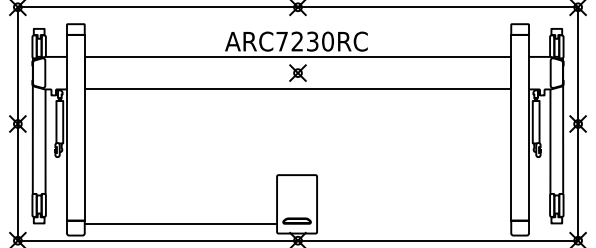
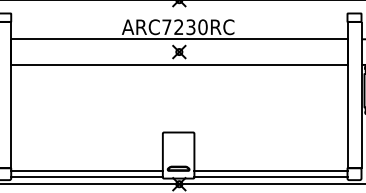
line: (414, 223) -> (271, 170), added
line: (180, 231) -> (86, 176), added
line: (414, 231) -> (271, 176), added

